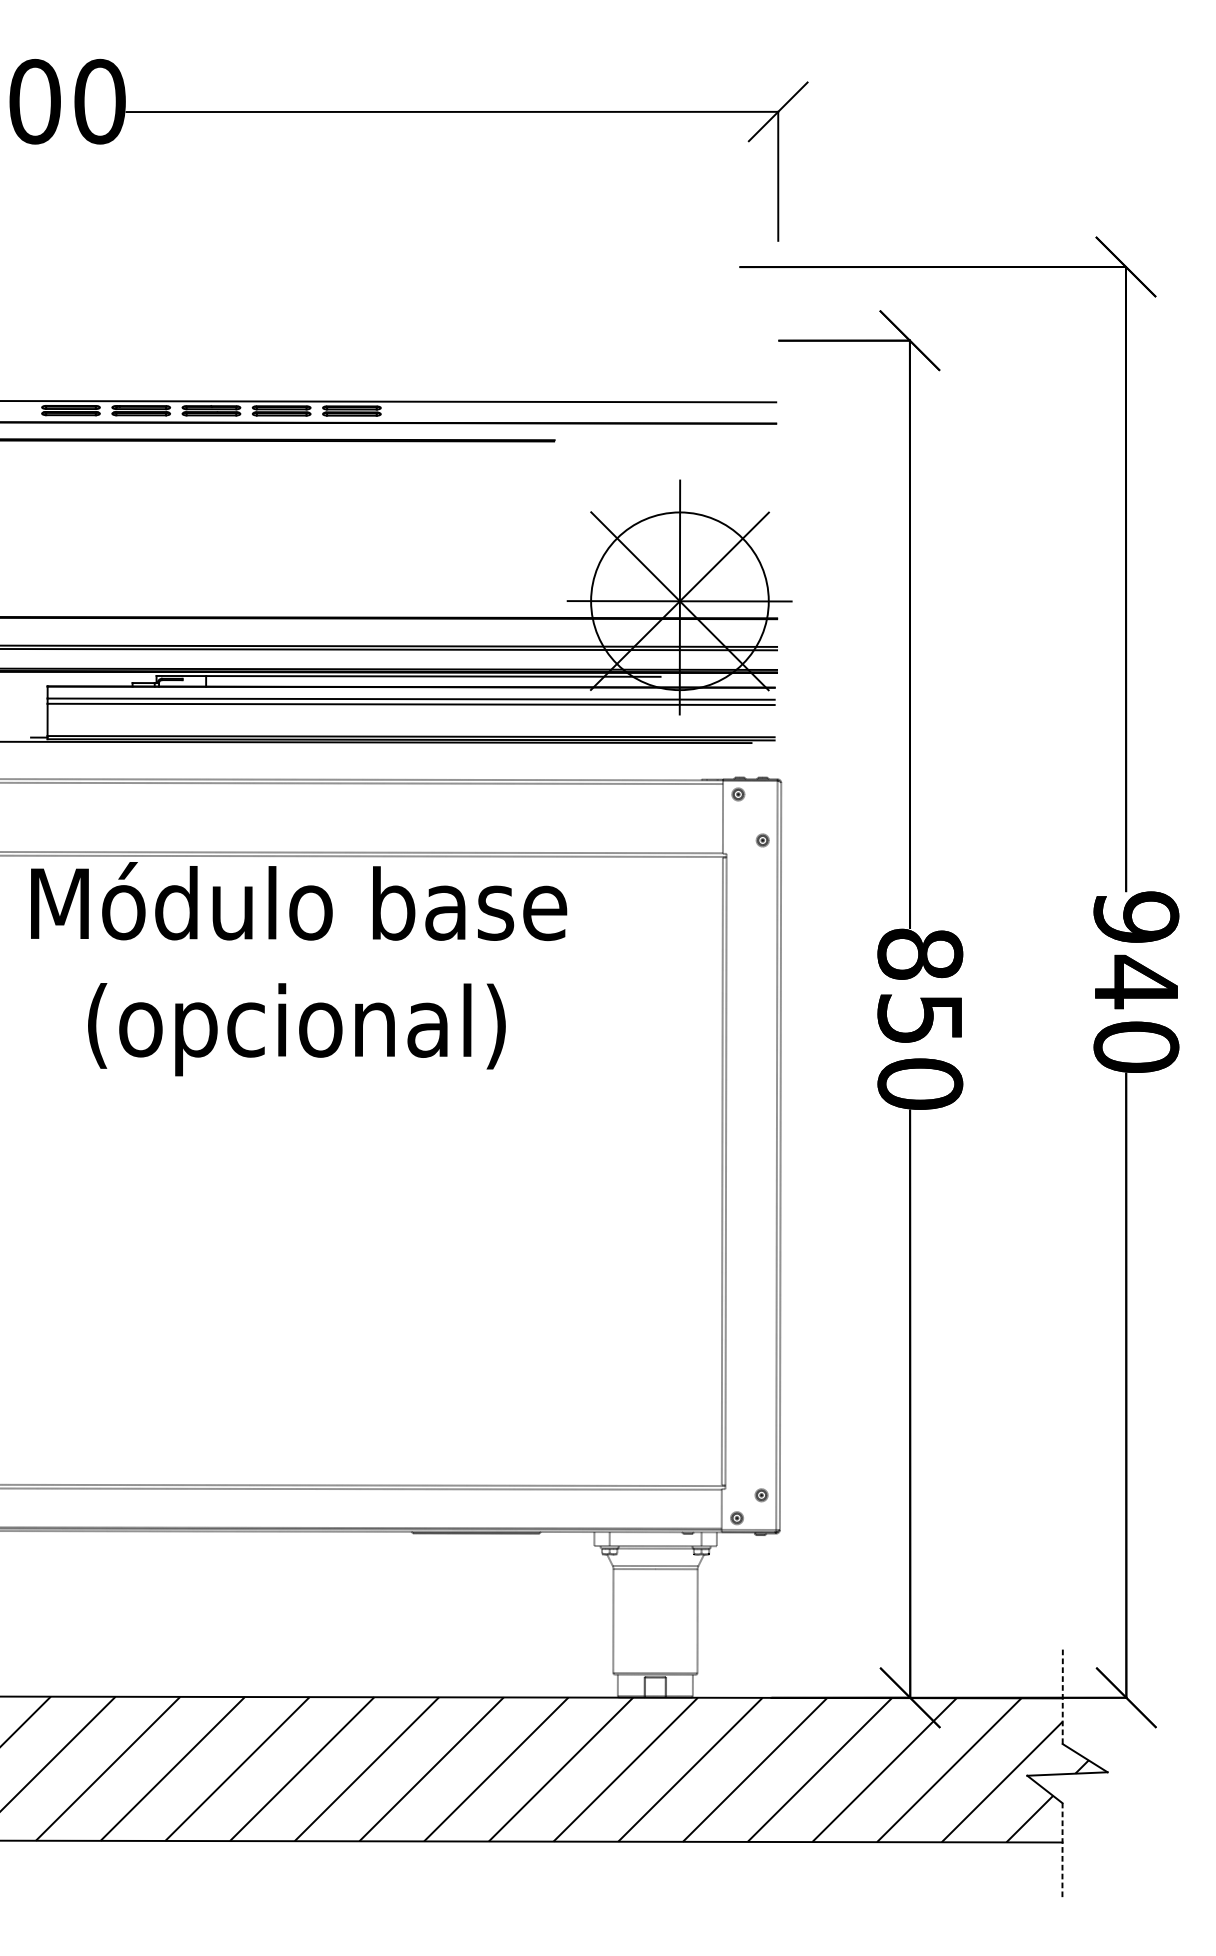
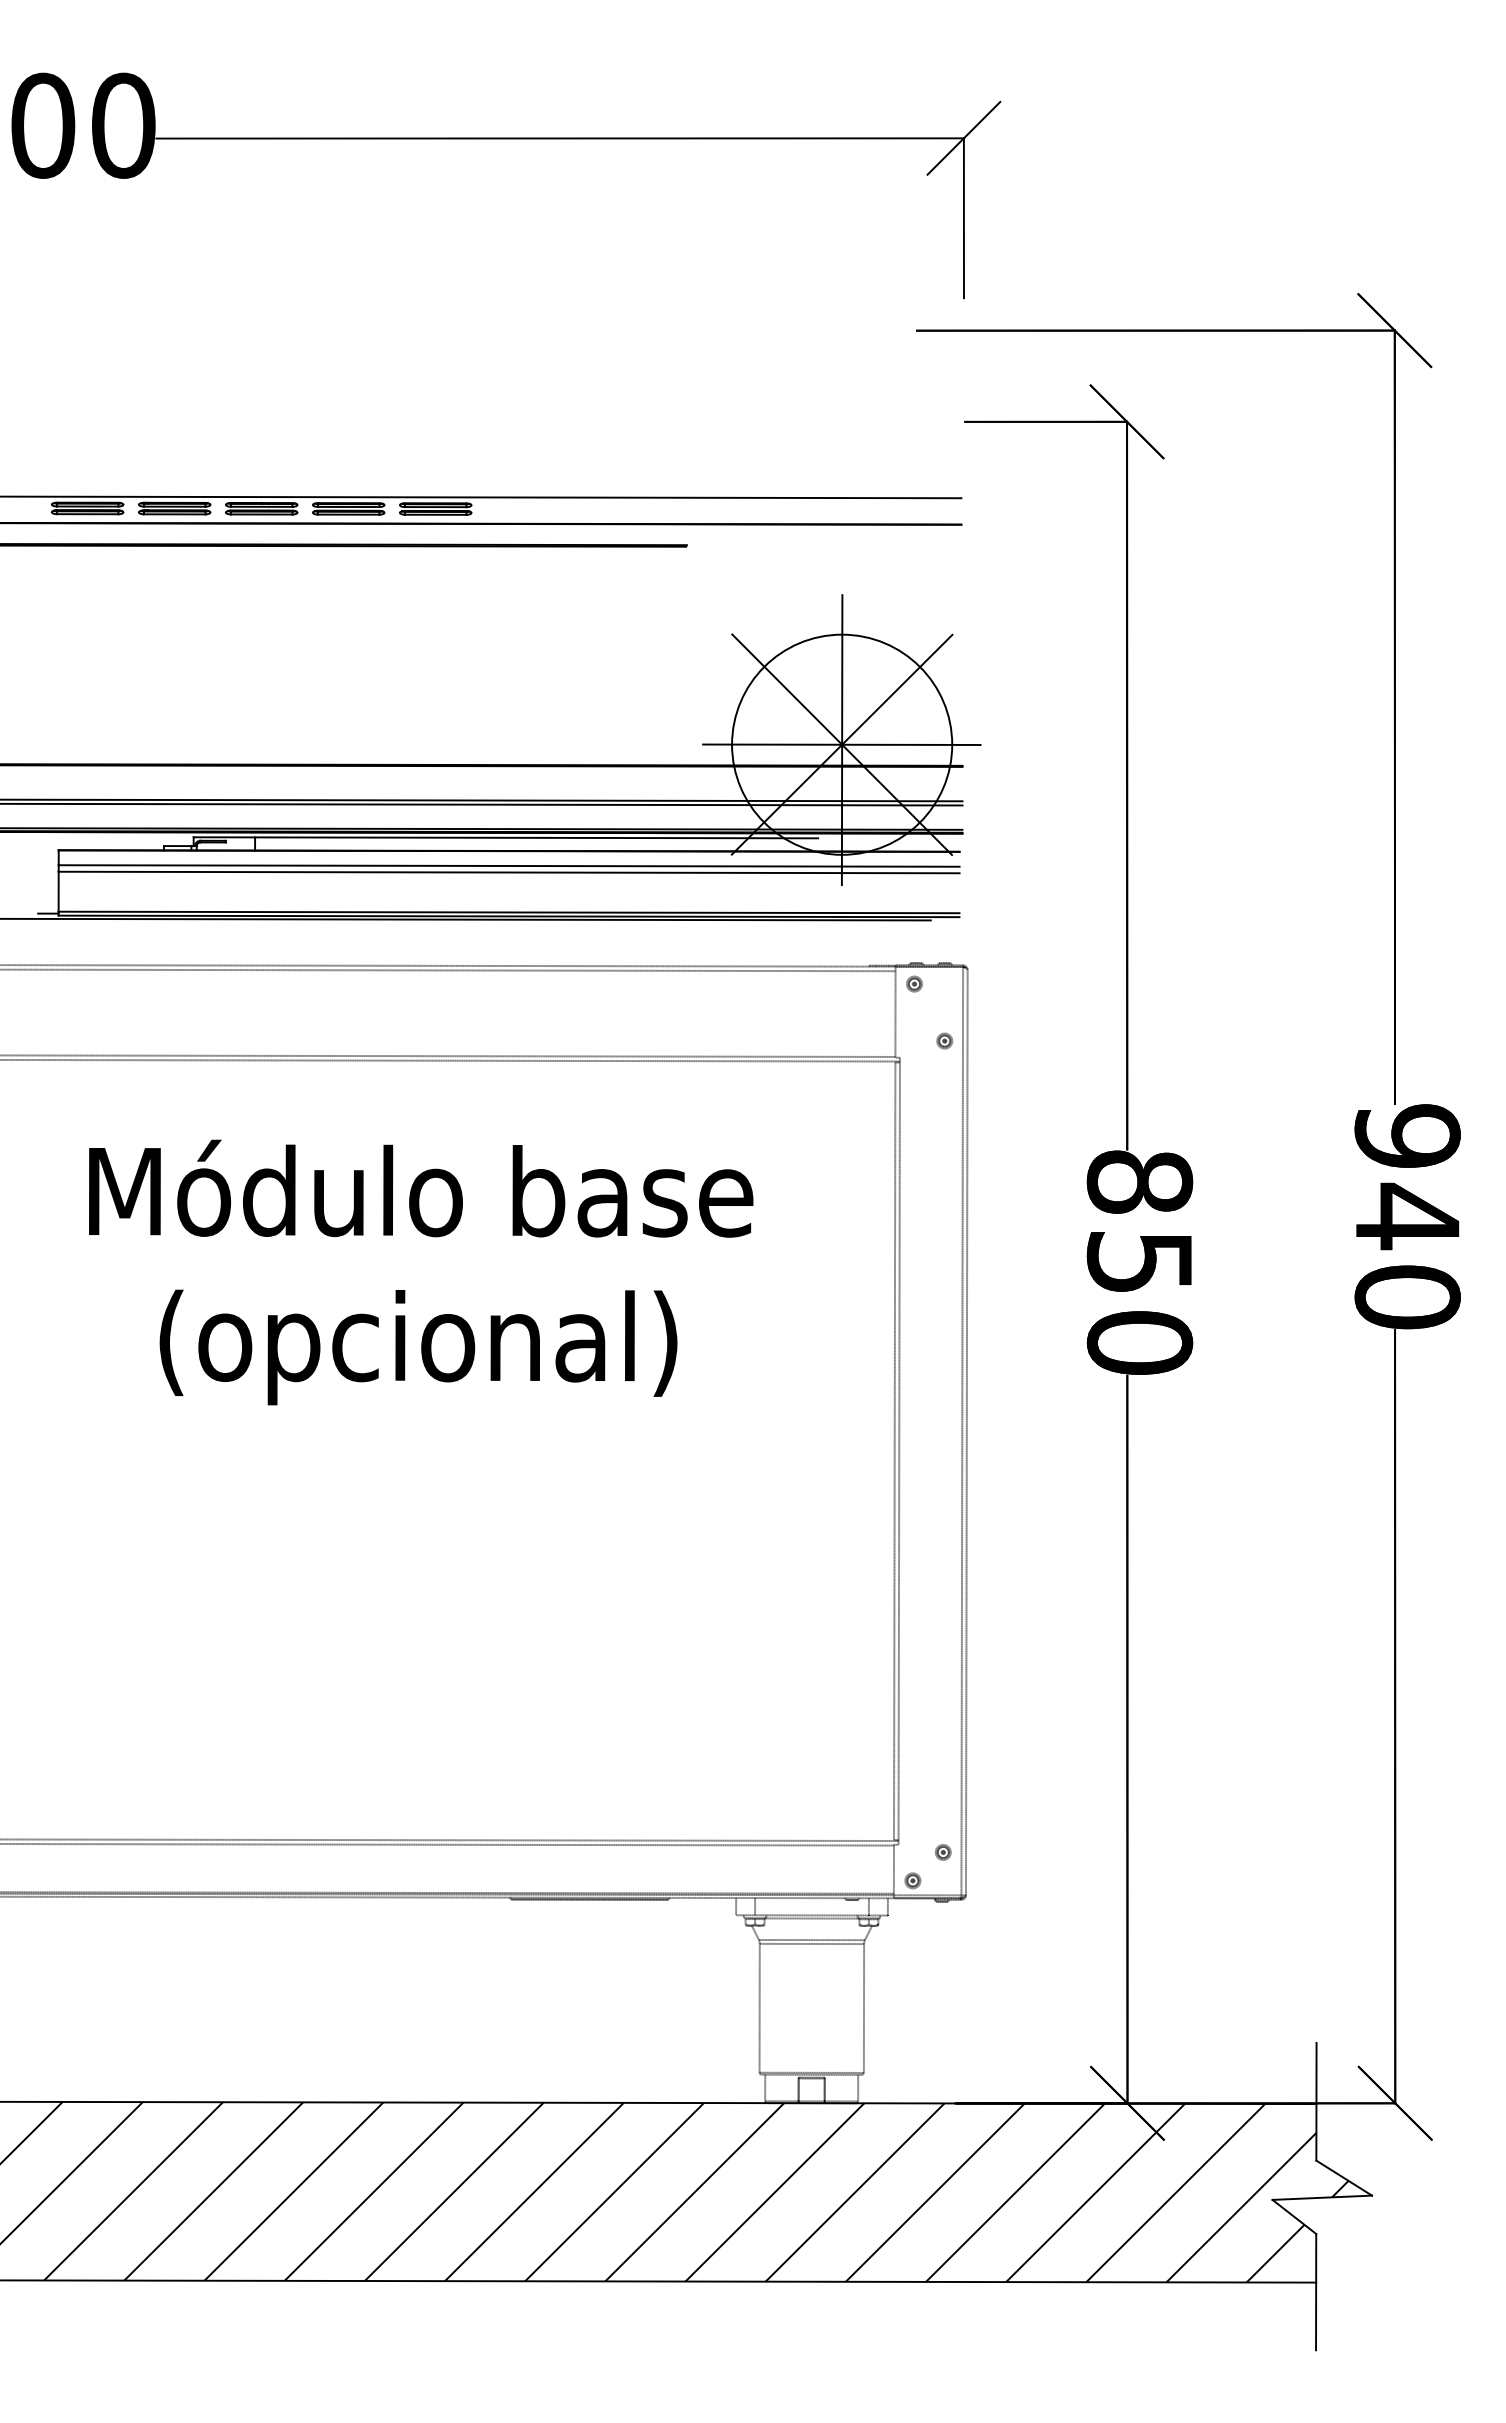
text: (299, 969) -> (421, 1272), moved
line: (1062, 1696) -> (1316, 2101), dashed -> solid
line: (1062, 1849) -> (1316, 2291), dashed -> solid

